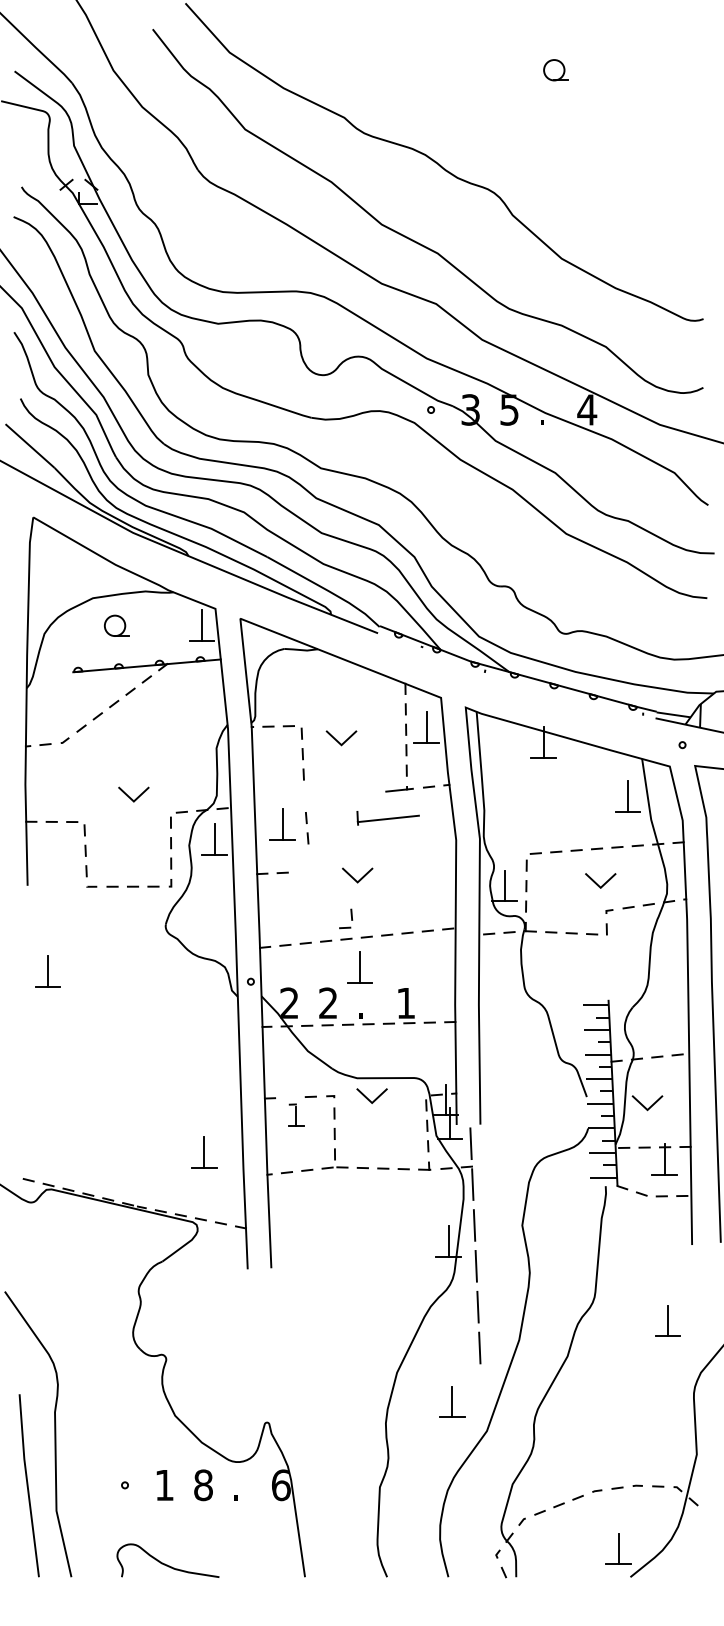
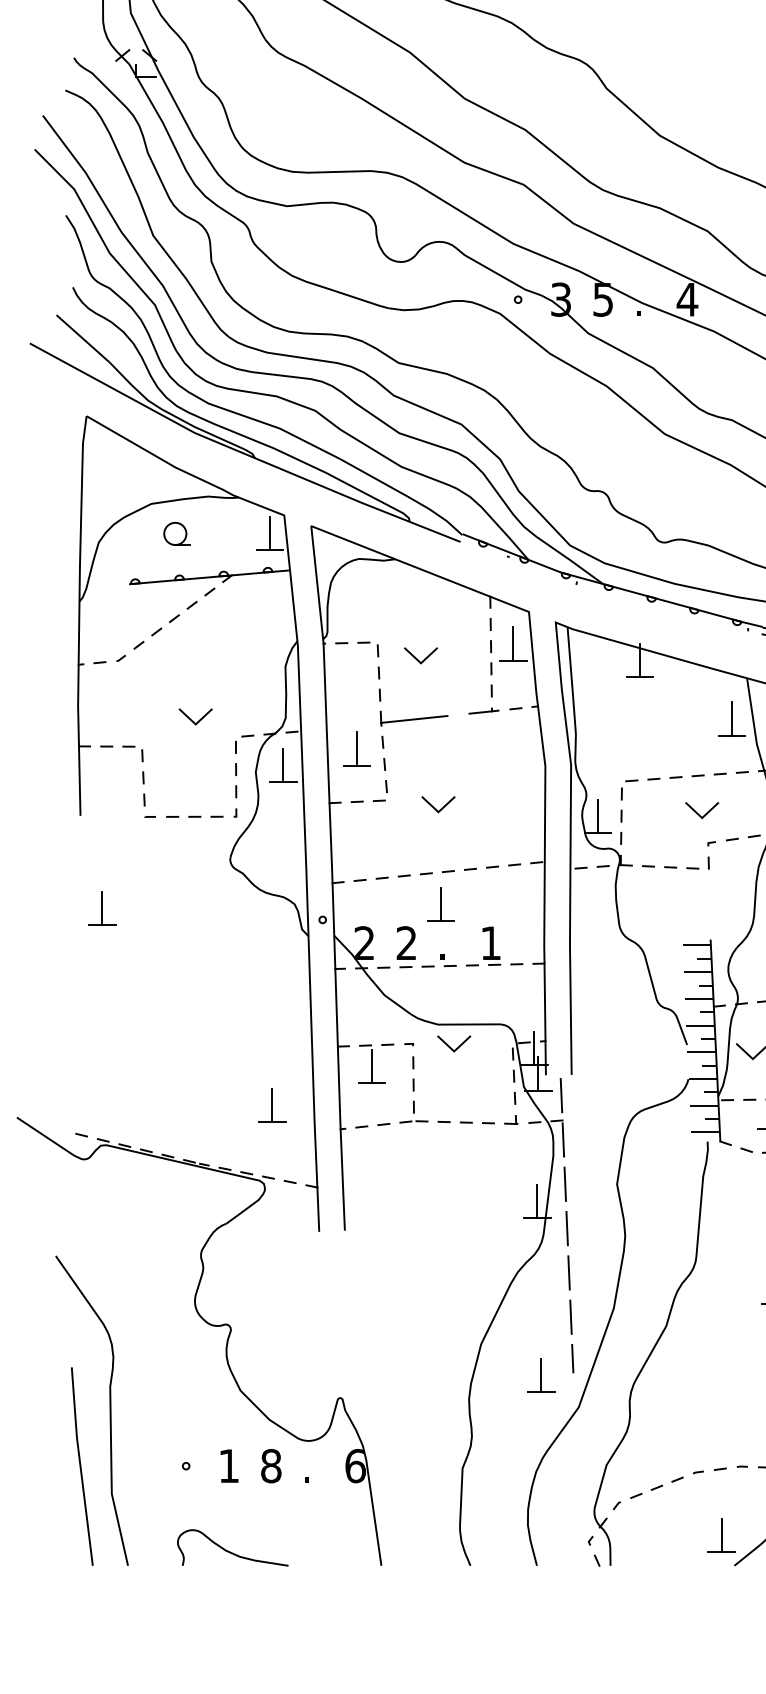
part: (387, 818) -> (413, 718), moved
part: (346, 918) -> (380, 790), moved
part: (296, 1114) -> (372, 1063), size x1.67
line: (480, 1385) -> (571, 1357), added

